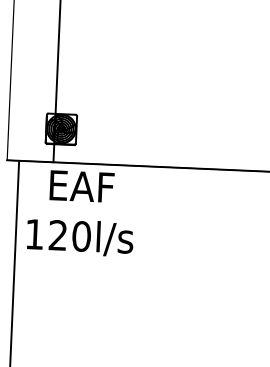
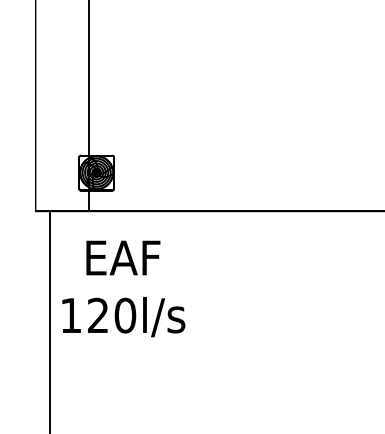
text: (81, 212) -> (123, 288), moved

